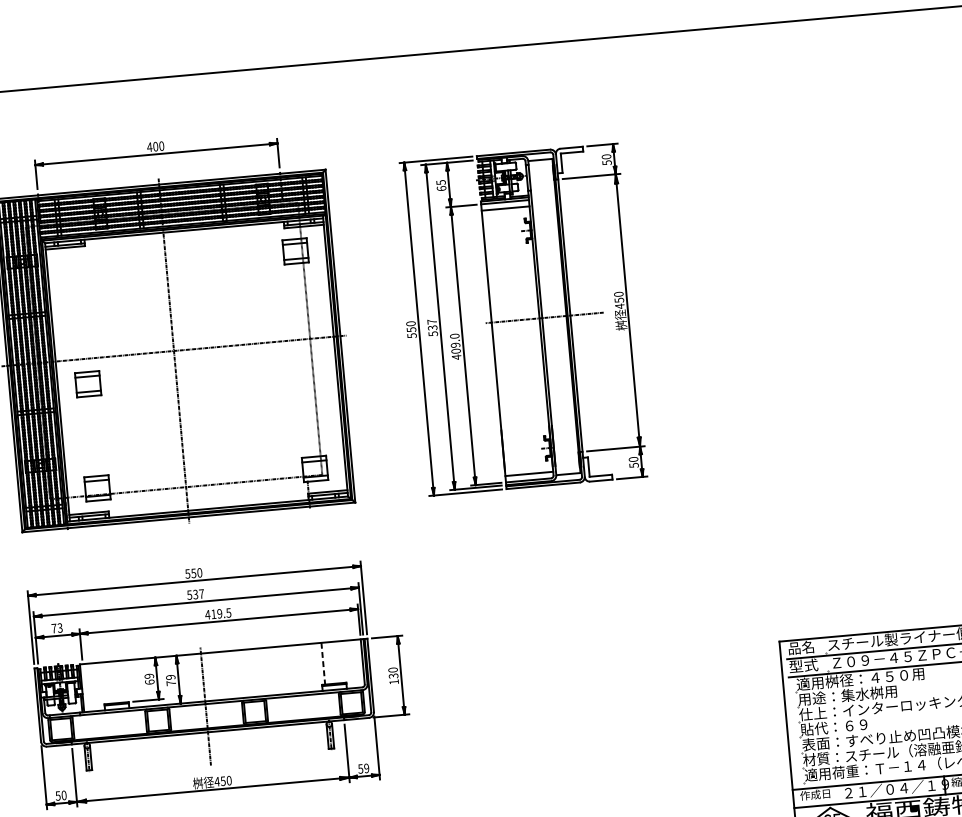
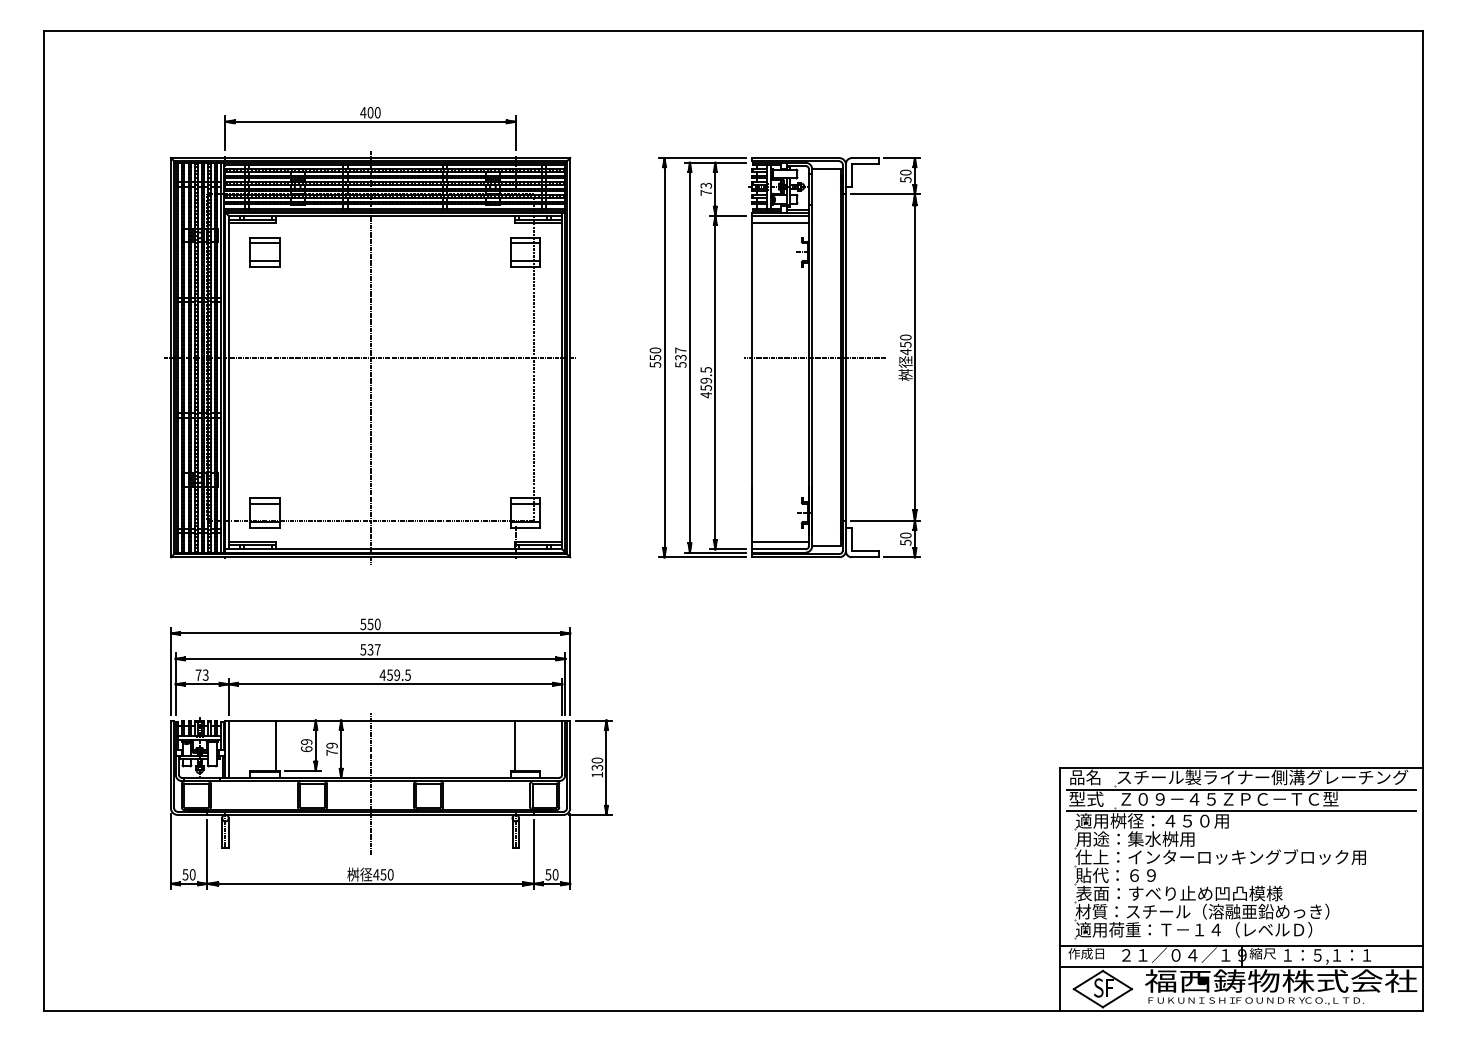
text: (441, 184) -> (706, 188), 65 -> 73
text: (454, 343) -> (705, 378), 409.0 -> 459.5
part: (87, 384) -> (264, 252), moved
text: (213, 613) -> (389, 674), 419.5 -> 459.5
line: (323, 664) -> (515, 746), dashed -> solid
line: (123, 681) -> (275, 745), added
line: (84, 687) -> (228, 748), added
text: (366, 768) -> (555, 874), 59 -> 50

